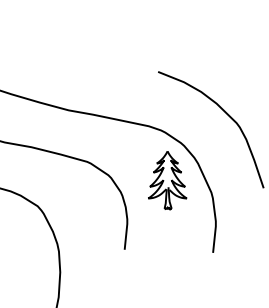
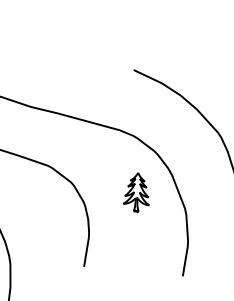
part: (167, 180) -> (136, 192), size x0.6

